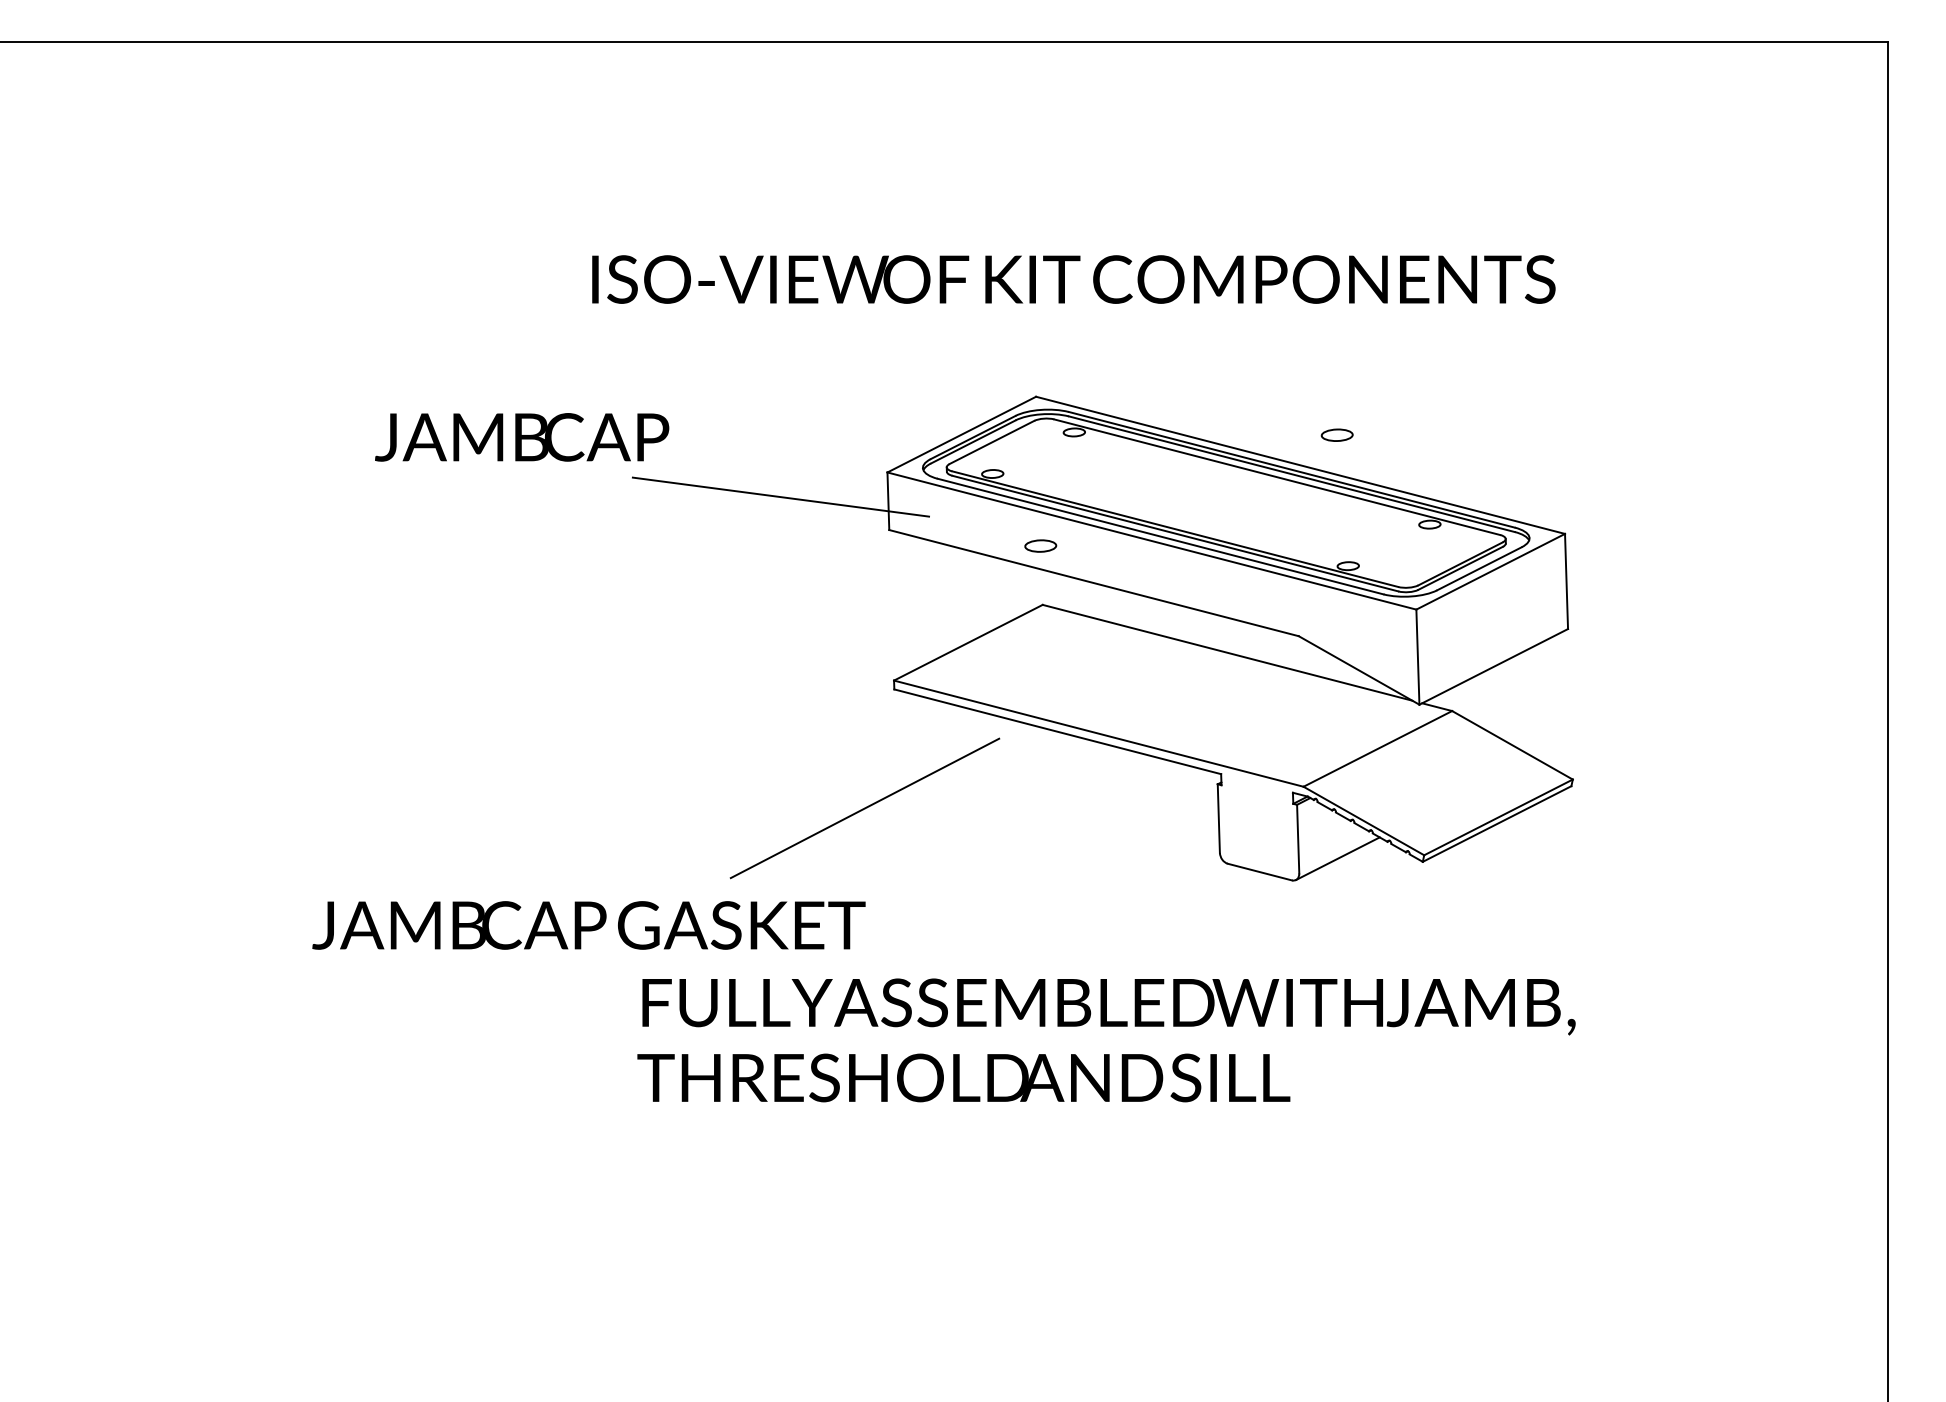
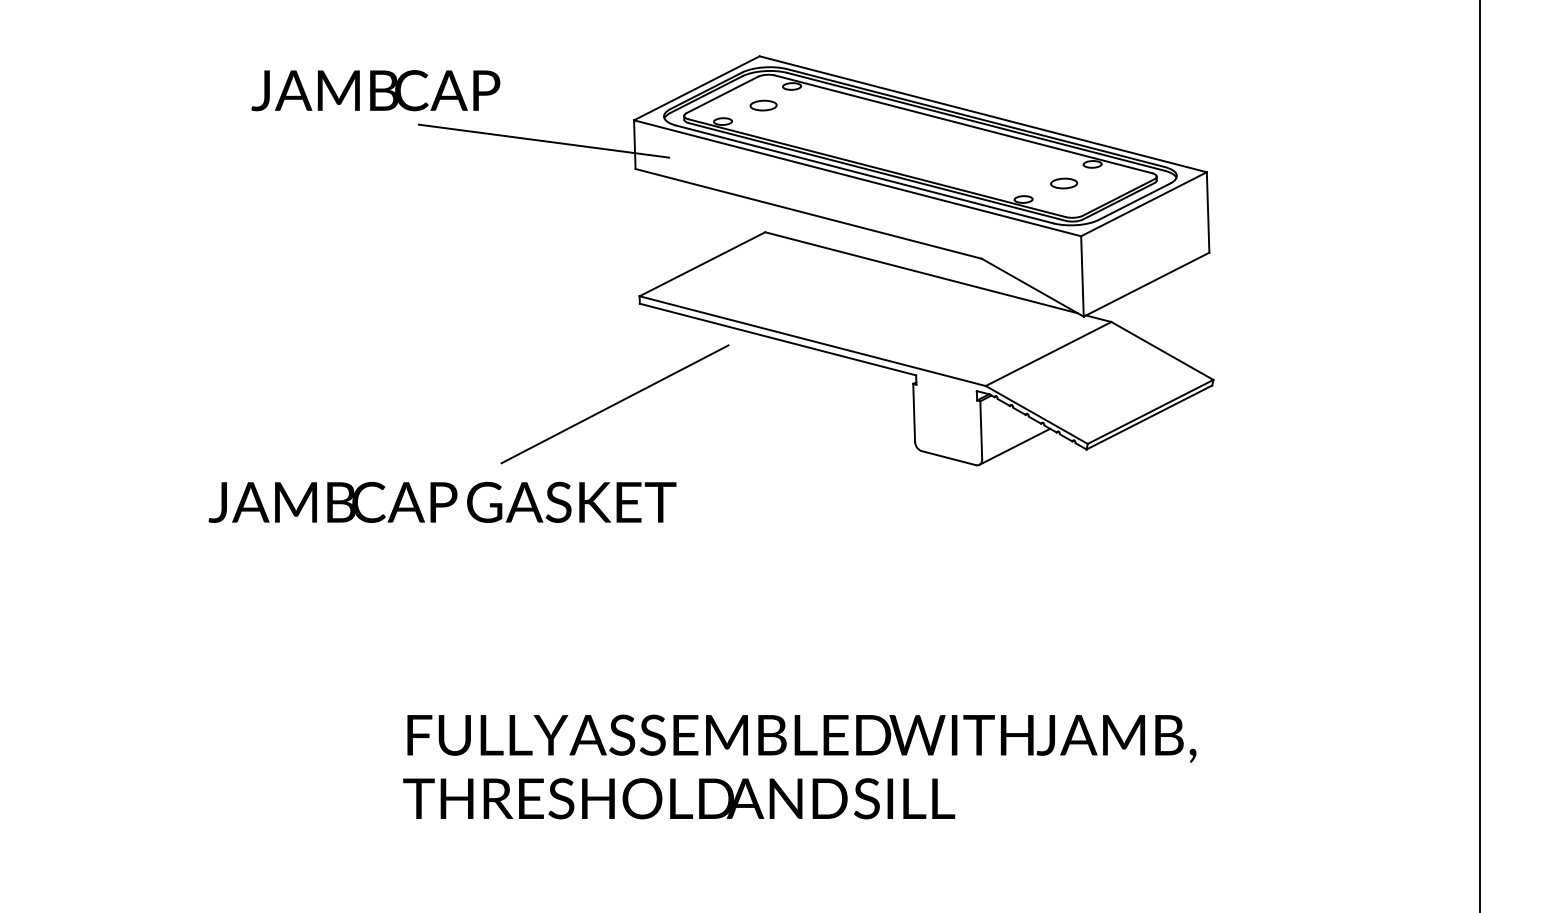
part: (1336, 434) -> (1063, 182), moved
text: (522, 437) -> (376, 90), moved
part: (1040, 545) -> (763, 105), moved
text: (588, 925) -> (442, 502), moved
text: (1106, 1040) -> (799, 767), moved

